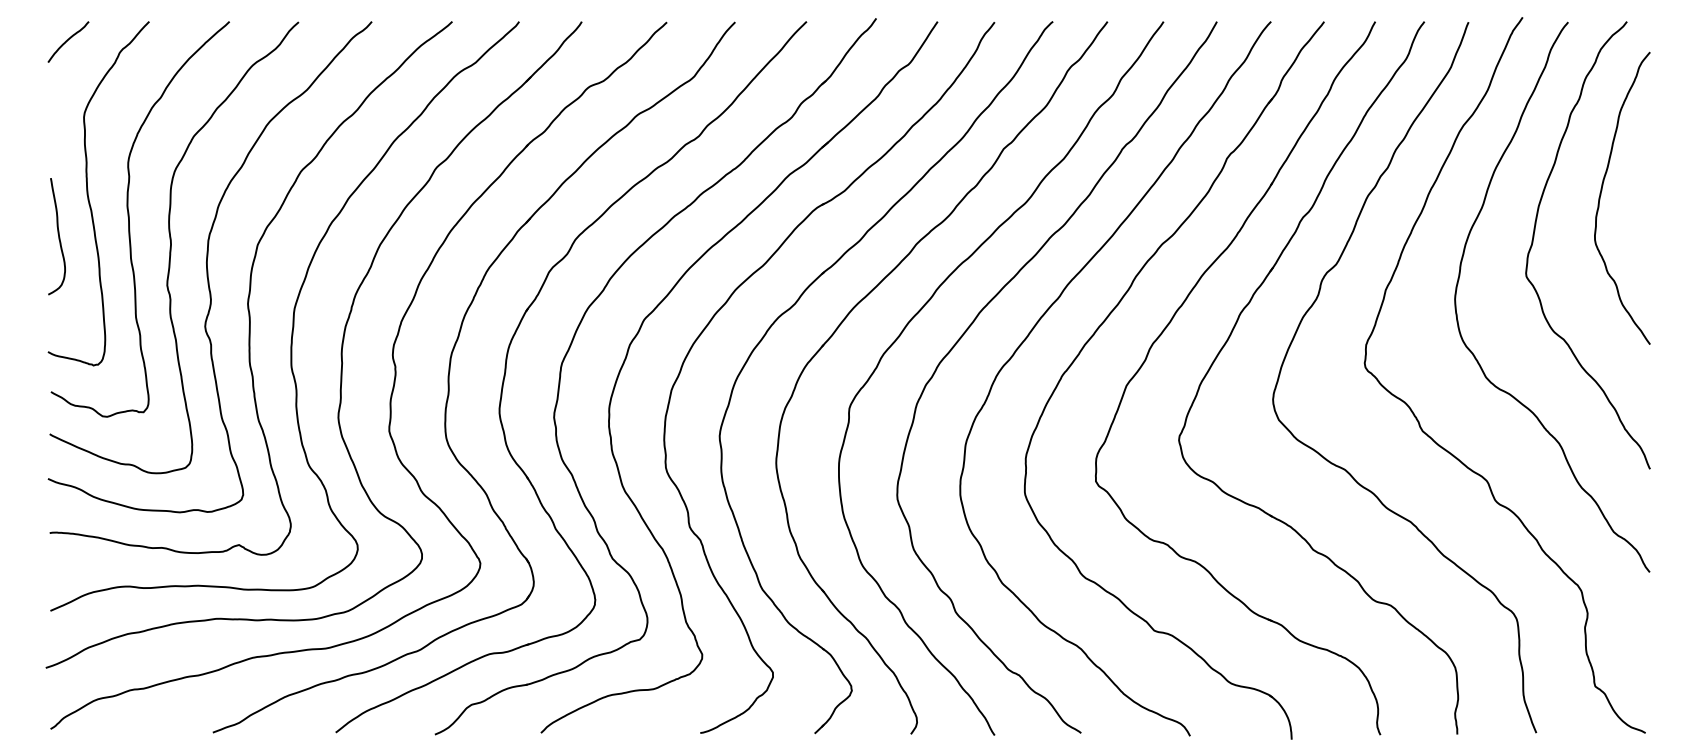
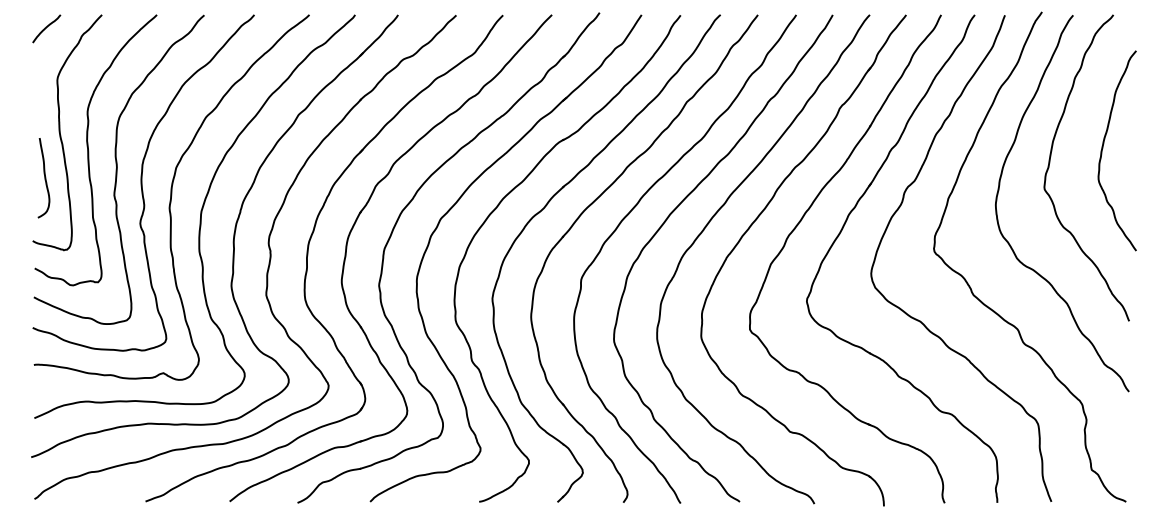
curve: (1602, 194) -> (1103, 148), moved
curve: (57, 237) -> (44, 178), moved

